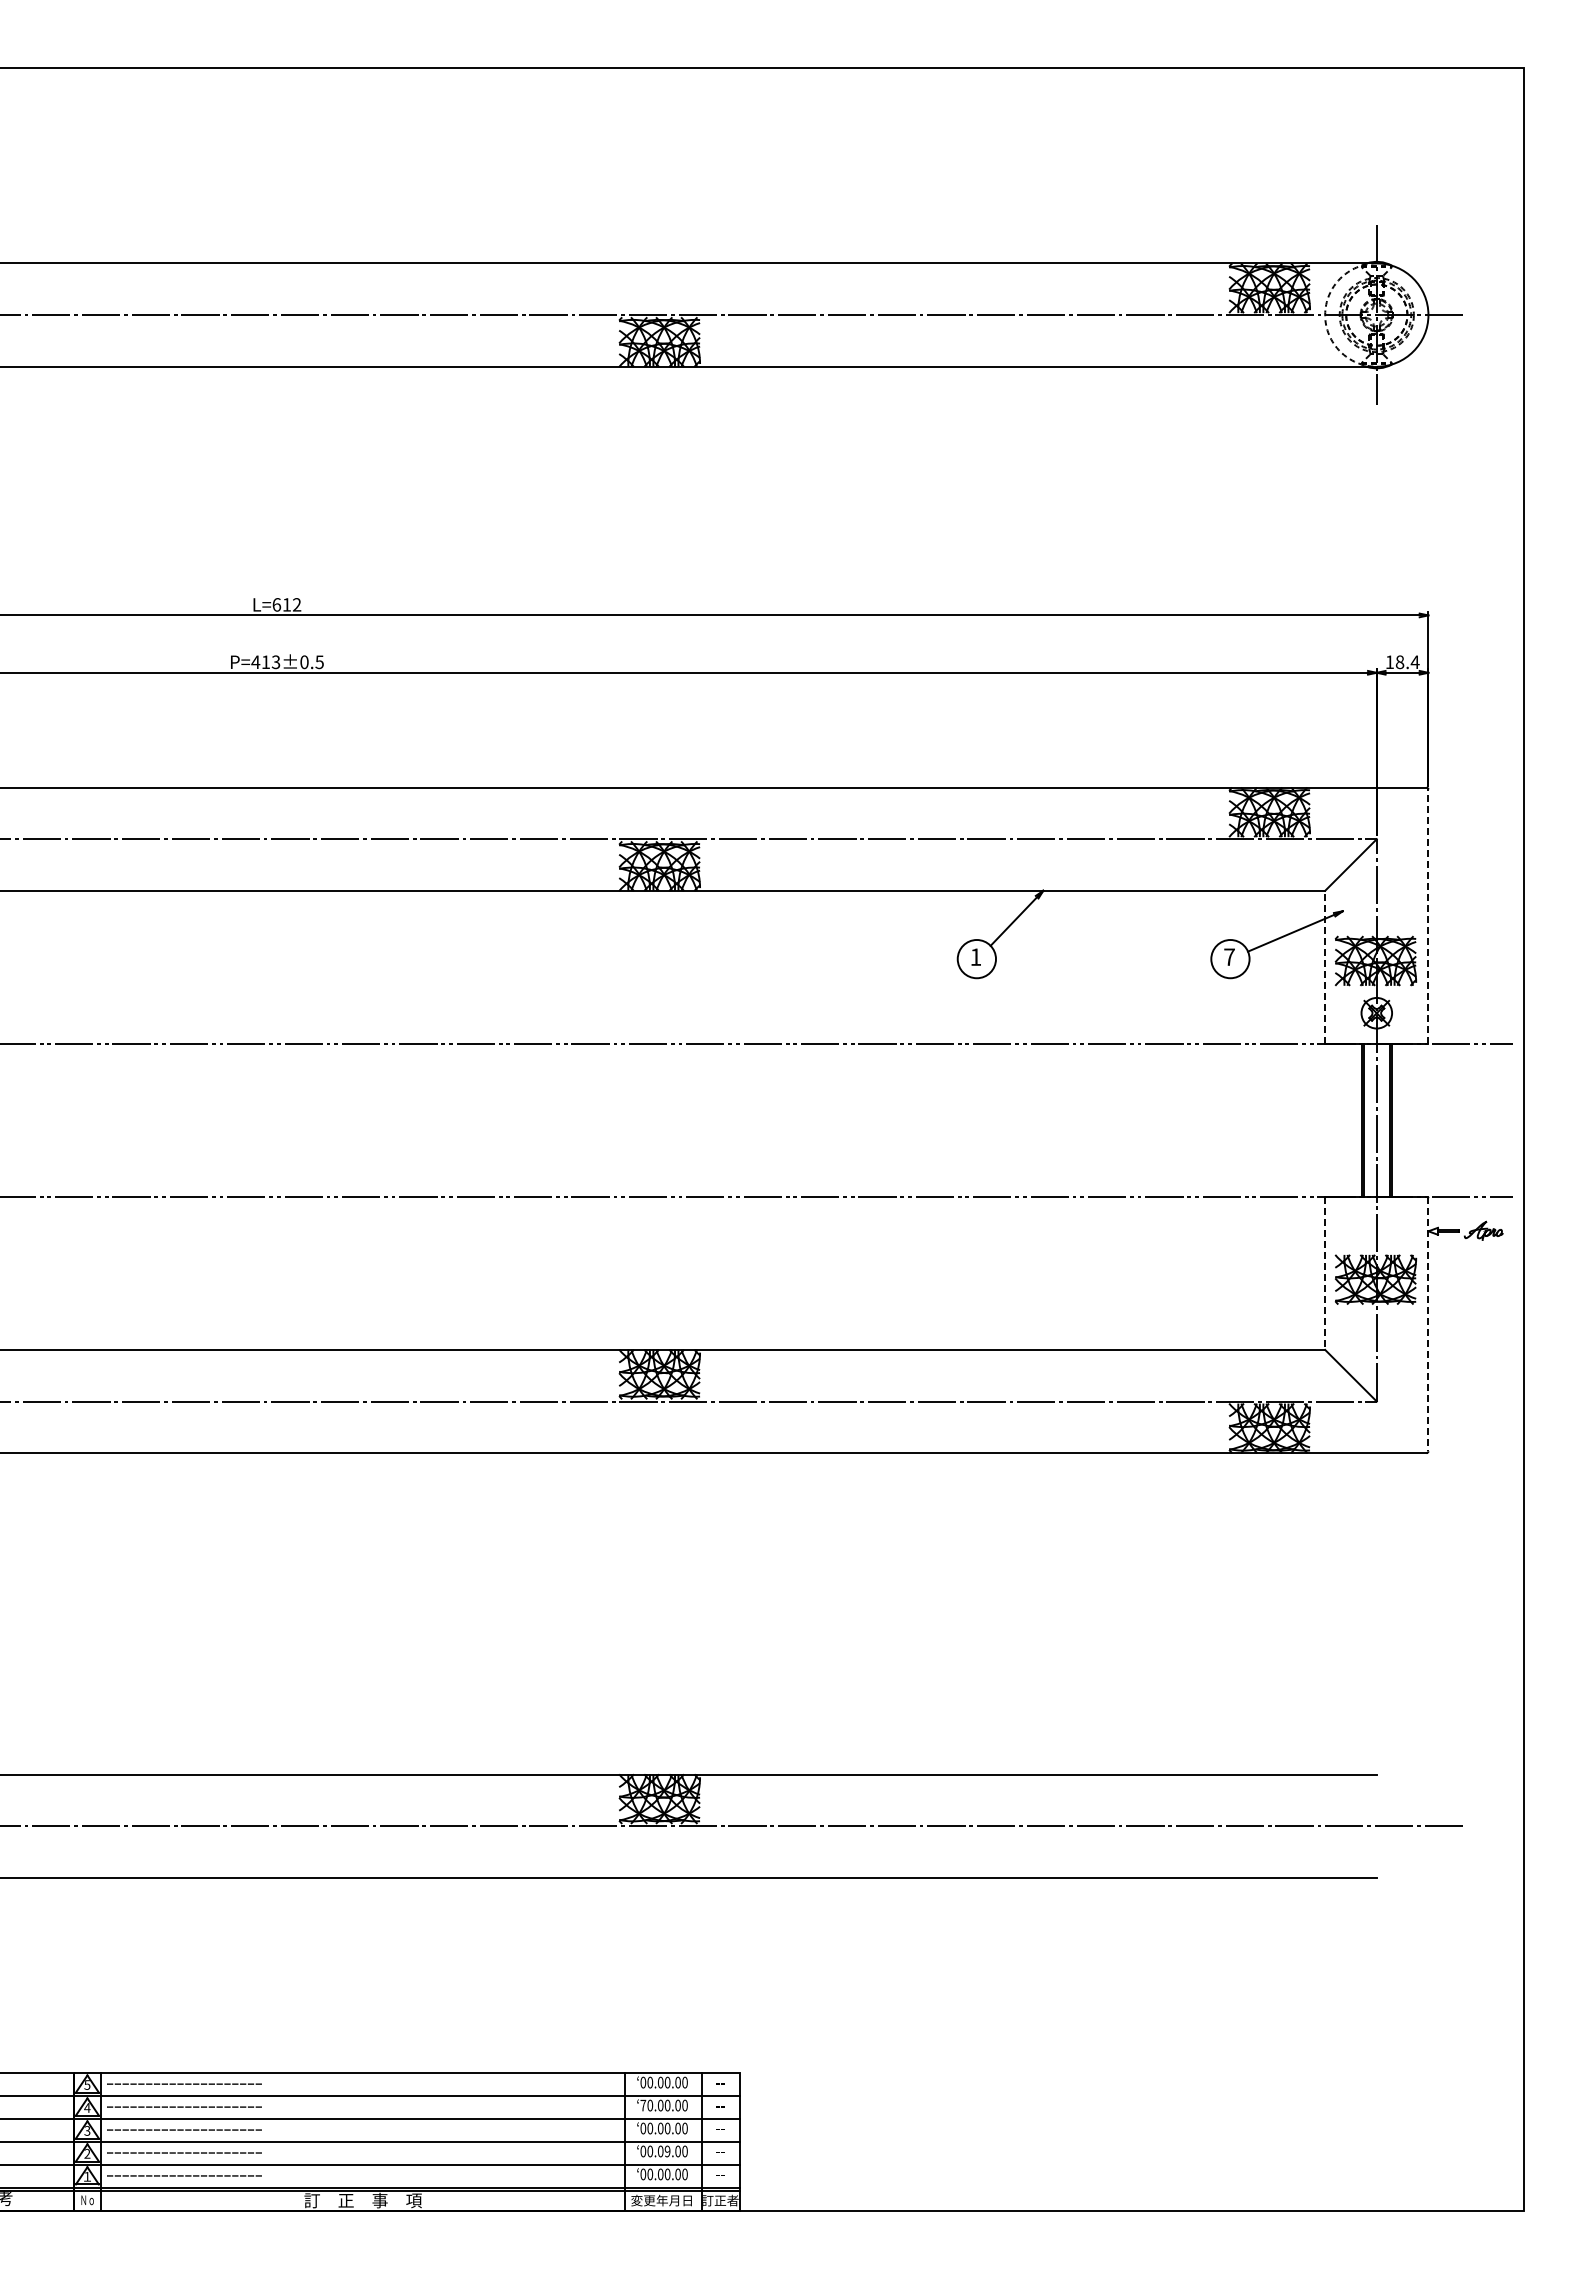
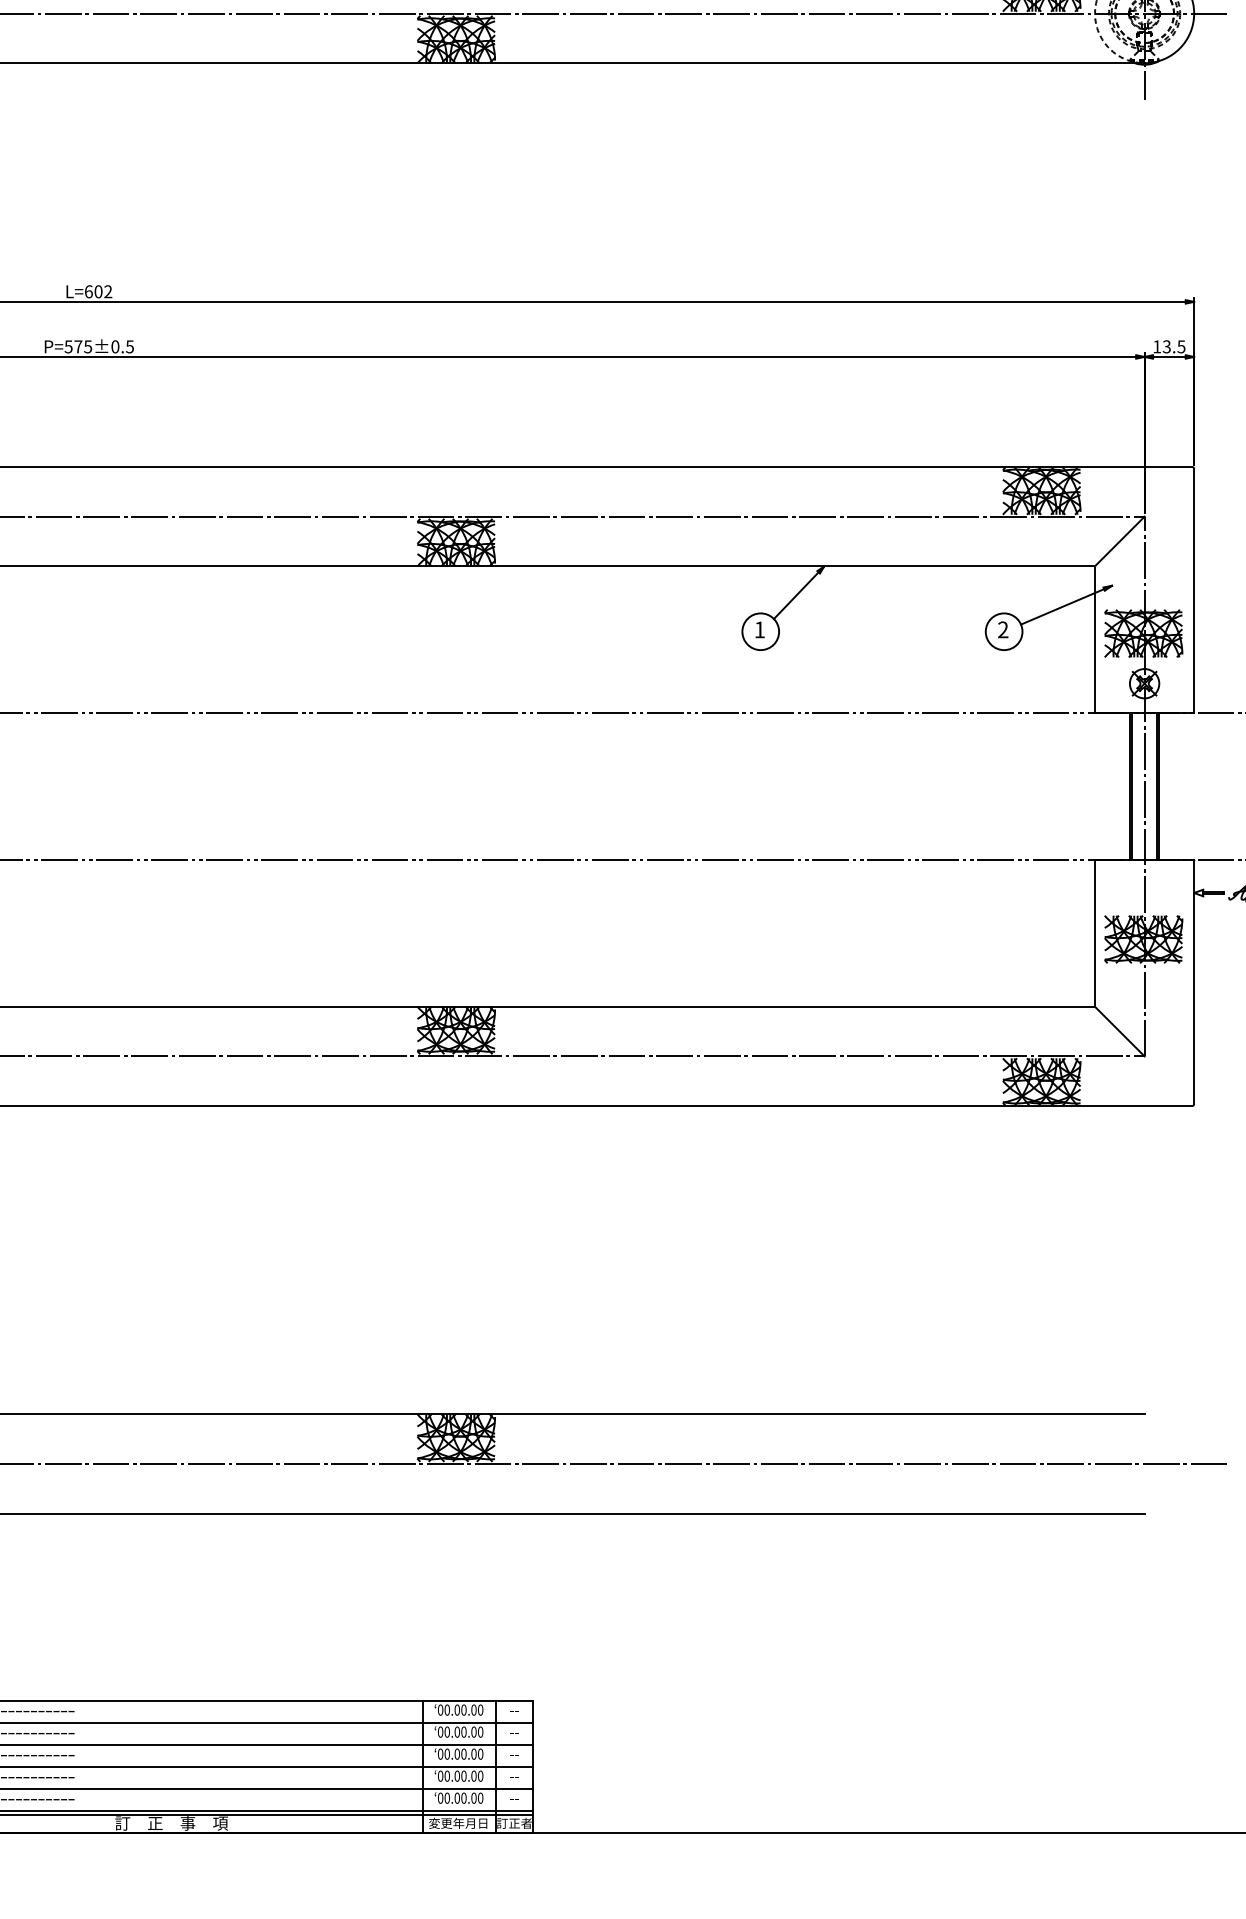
text: (286, 604) -> (98, 291), L=612 -> L=602
text: (265, 662) -> (77, 347), P=413±0.5 -> P=575±0.5
text: (1407, 662) -> (1174, 347), 18.4 -> 13.5
line: (1428, 916) -> (1194, 590), dashed -> solid
text: (1229, 956) -> (1003, 629), 7 -> 2
line: (1325, 967) -> (1095, 639), dashed -> solid
line: (1325, 1273) -> (1095, 933), dashed -> solid
line: (1428, 1324) -> (1194, 982), dashed -> solid
text: (643, 2105) -> (440, 1732), 70.00.00 -> 00.00.00
text: (667, 2151) -> (463, 1776), 00.09.00 -> 00.00.00

